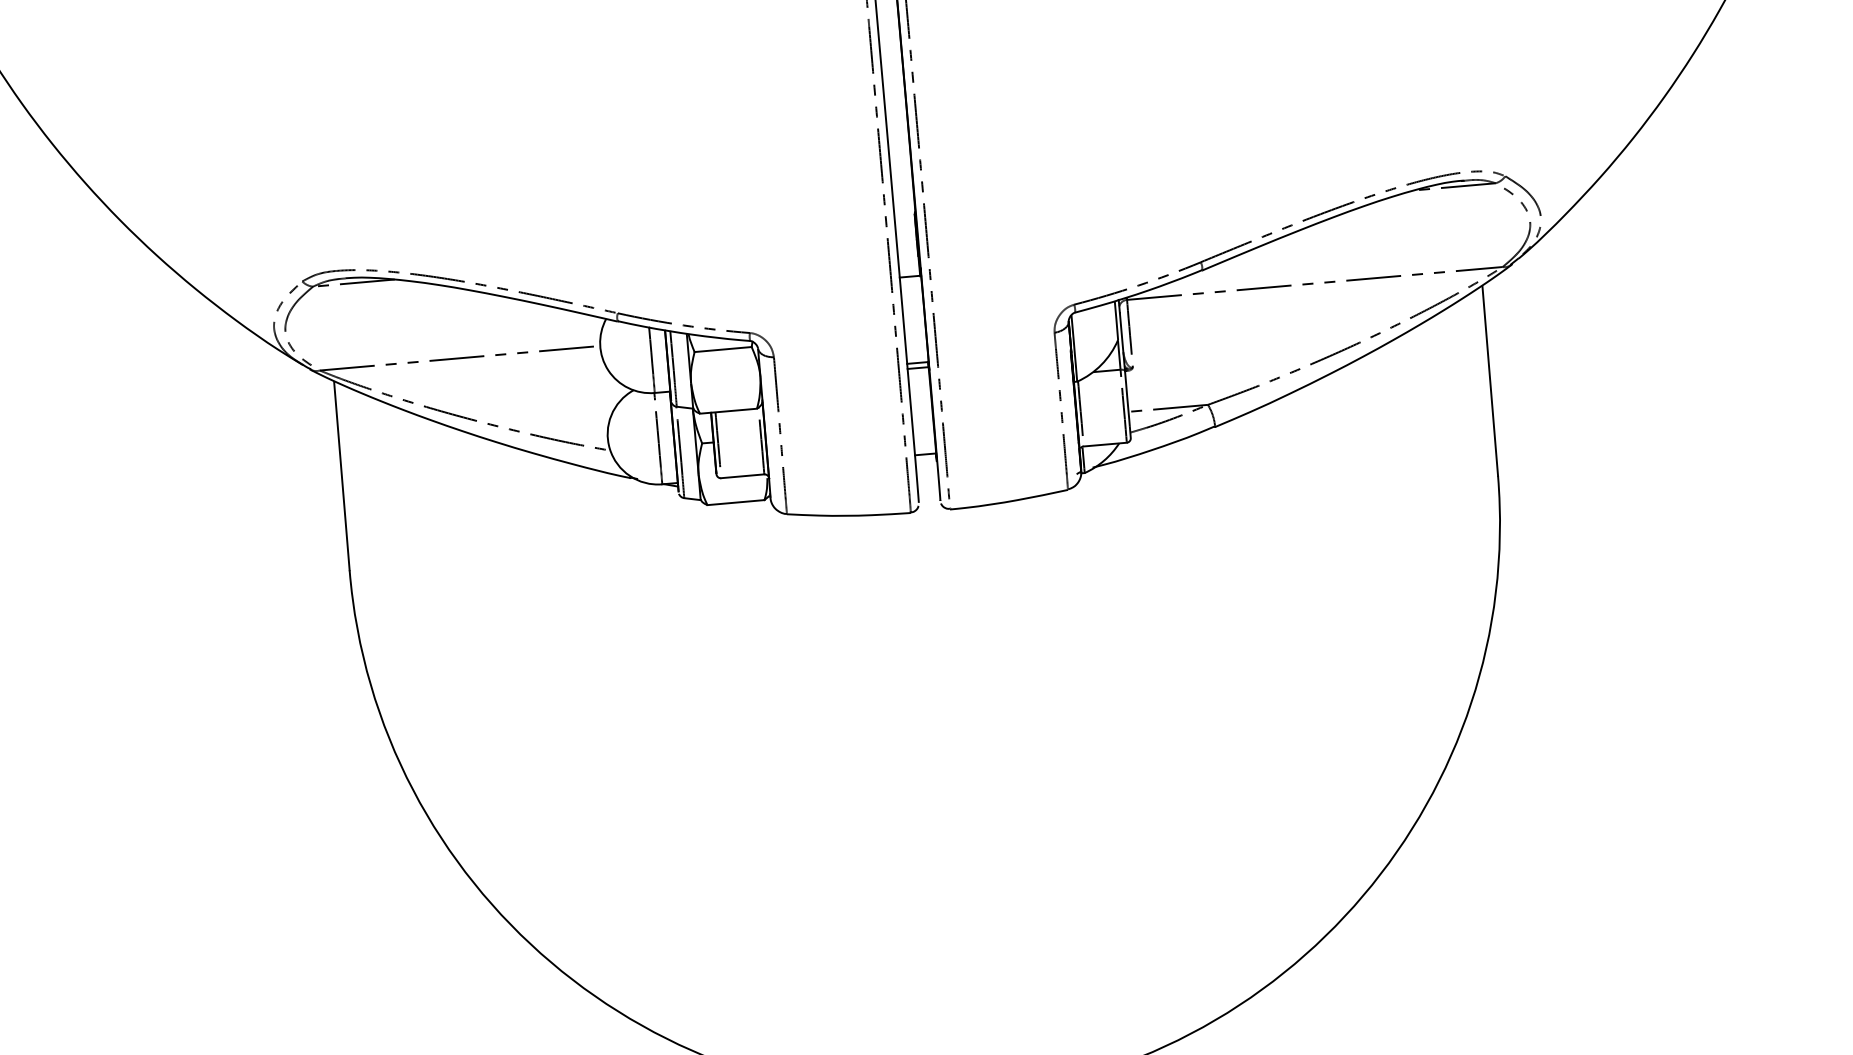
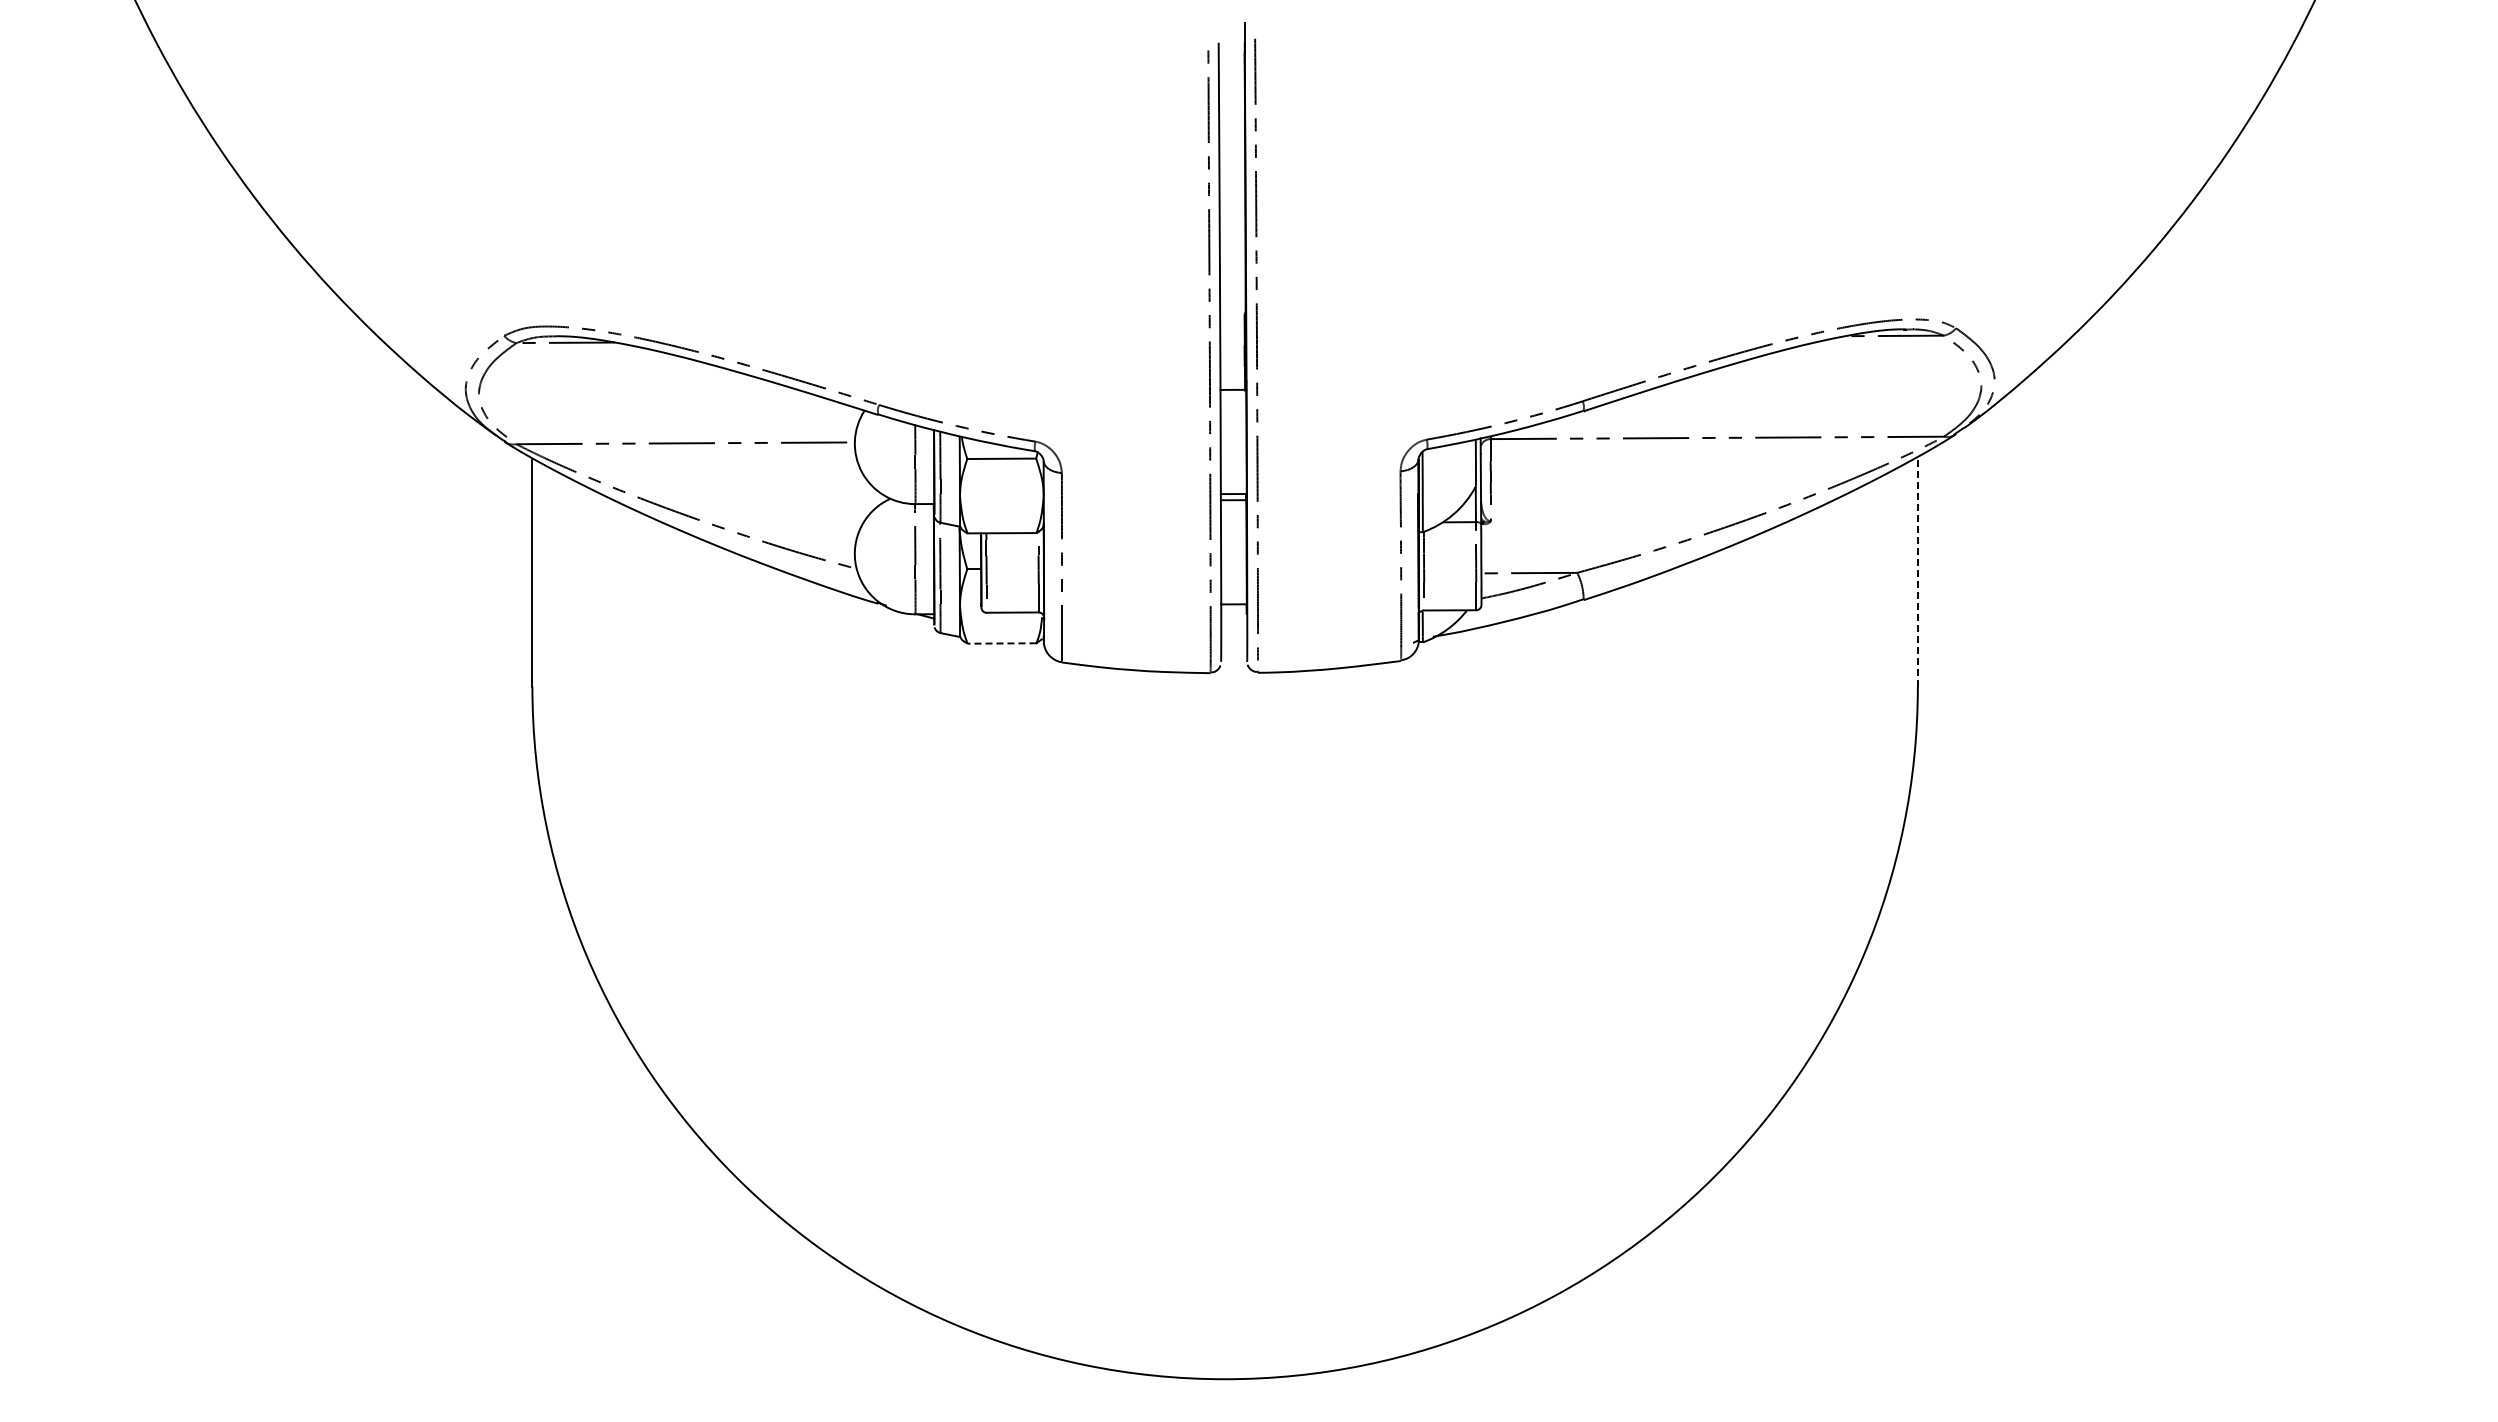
line: (1489, 381) -> (1917, 572), solid -> dashed
line: (735, 502) -> (1001, 643), solid -> dashed

